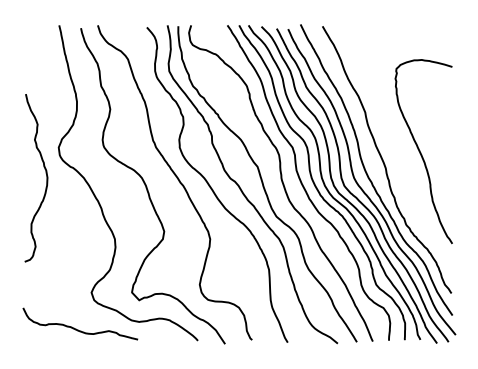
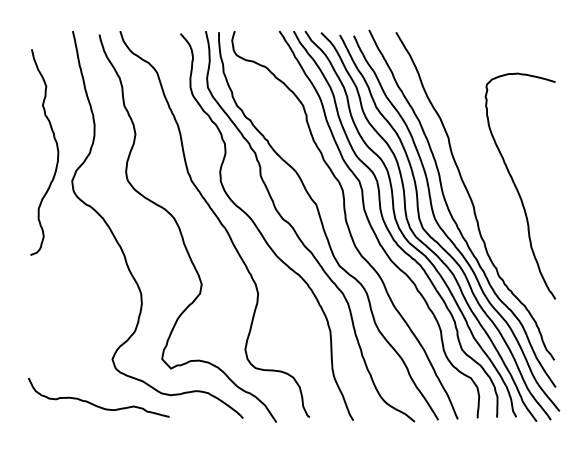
curve: (46, 178) -> (57, 152), moved

